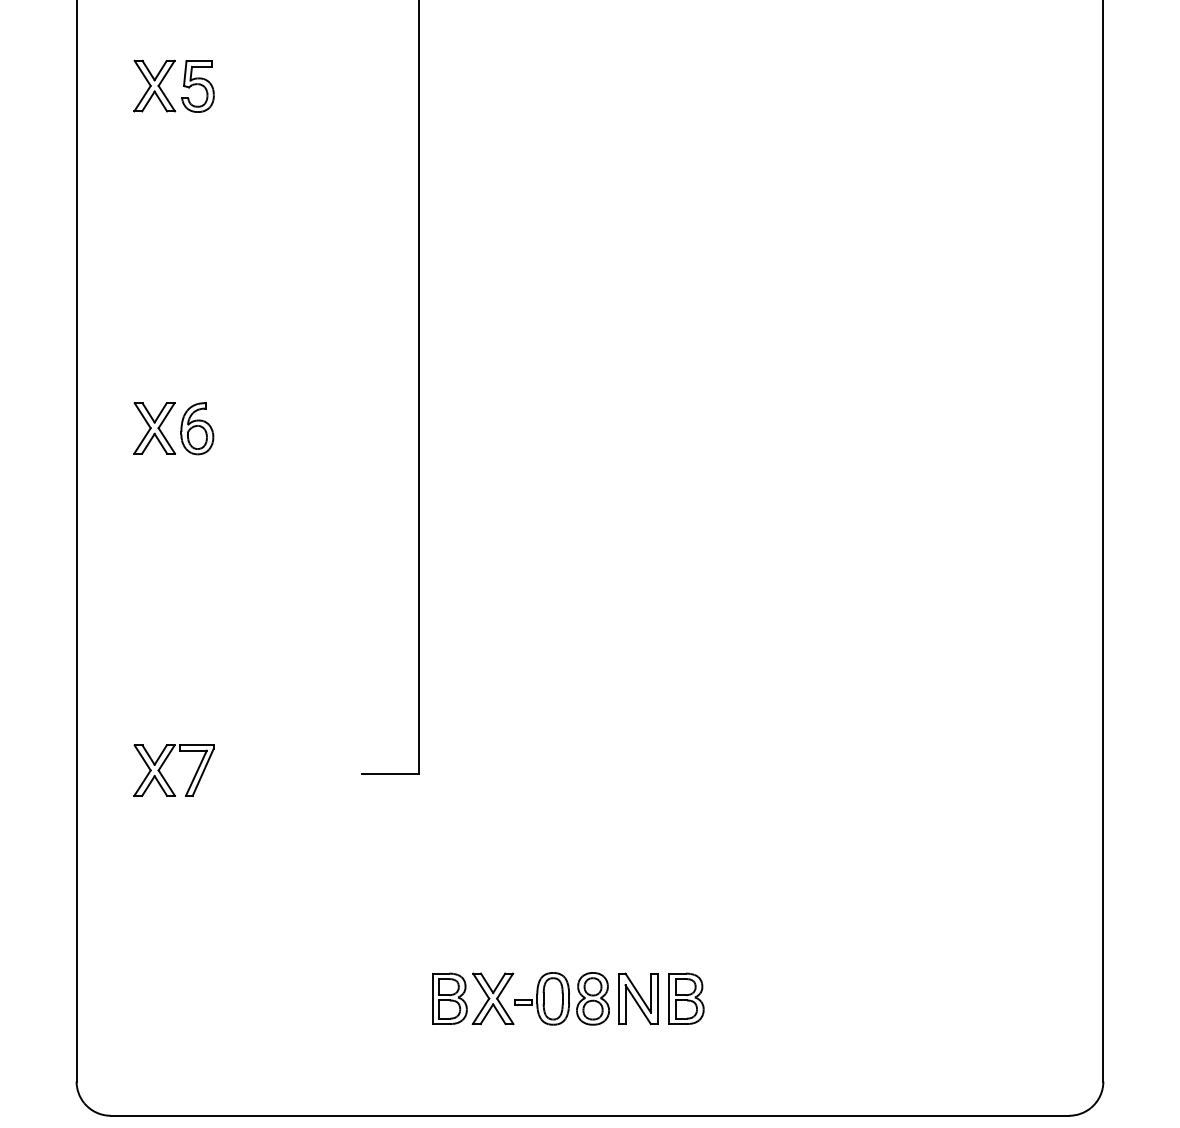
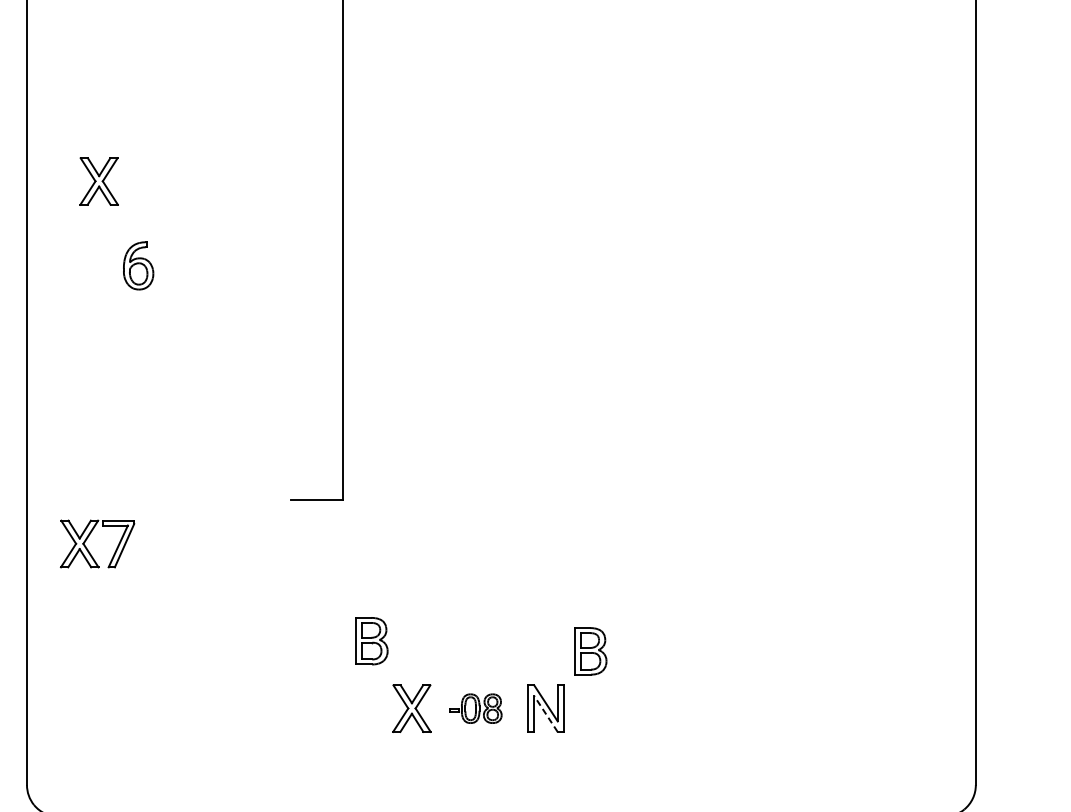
part: (197, 428) -> (138, 265), moved
part: (164, 763) -> (88, 537), moved
part: (449, 998) -> (371, 640), moved
part: (561, 998) -> (475, 708), size x0.6
part: (686, 998) -> (590, 651), moved
line: (637, 1004) -> (545, 713), solid -> dashed

